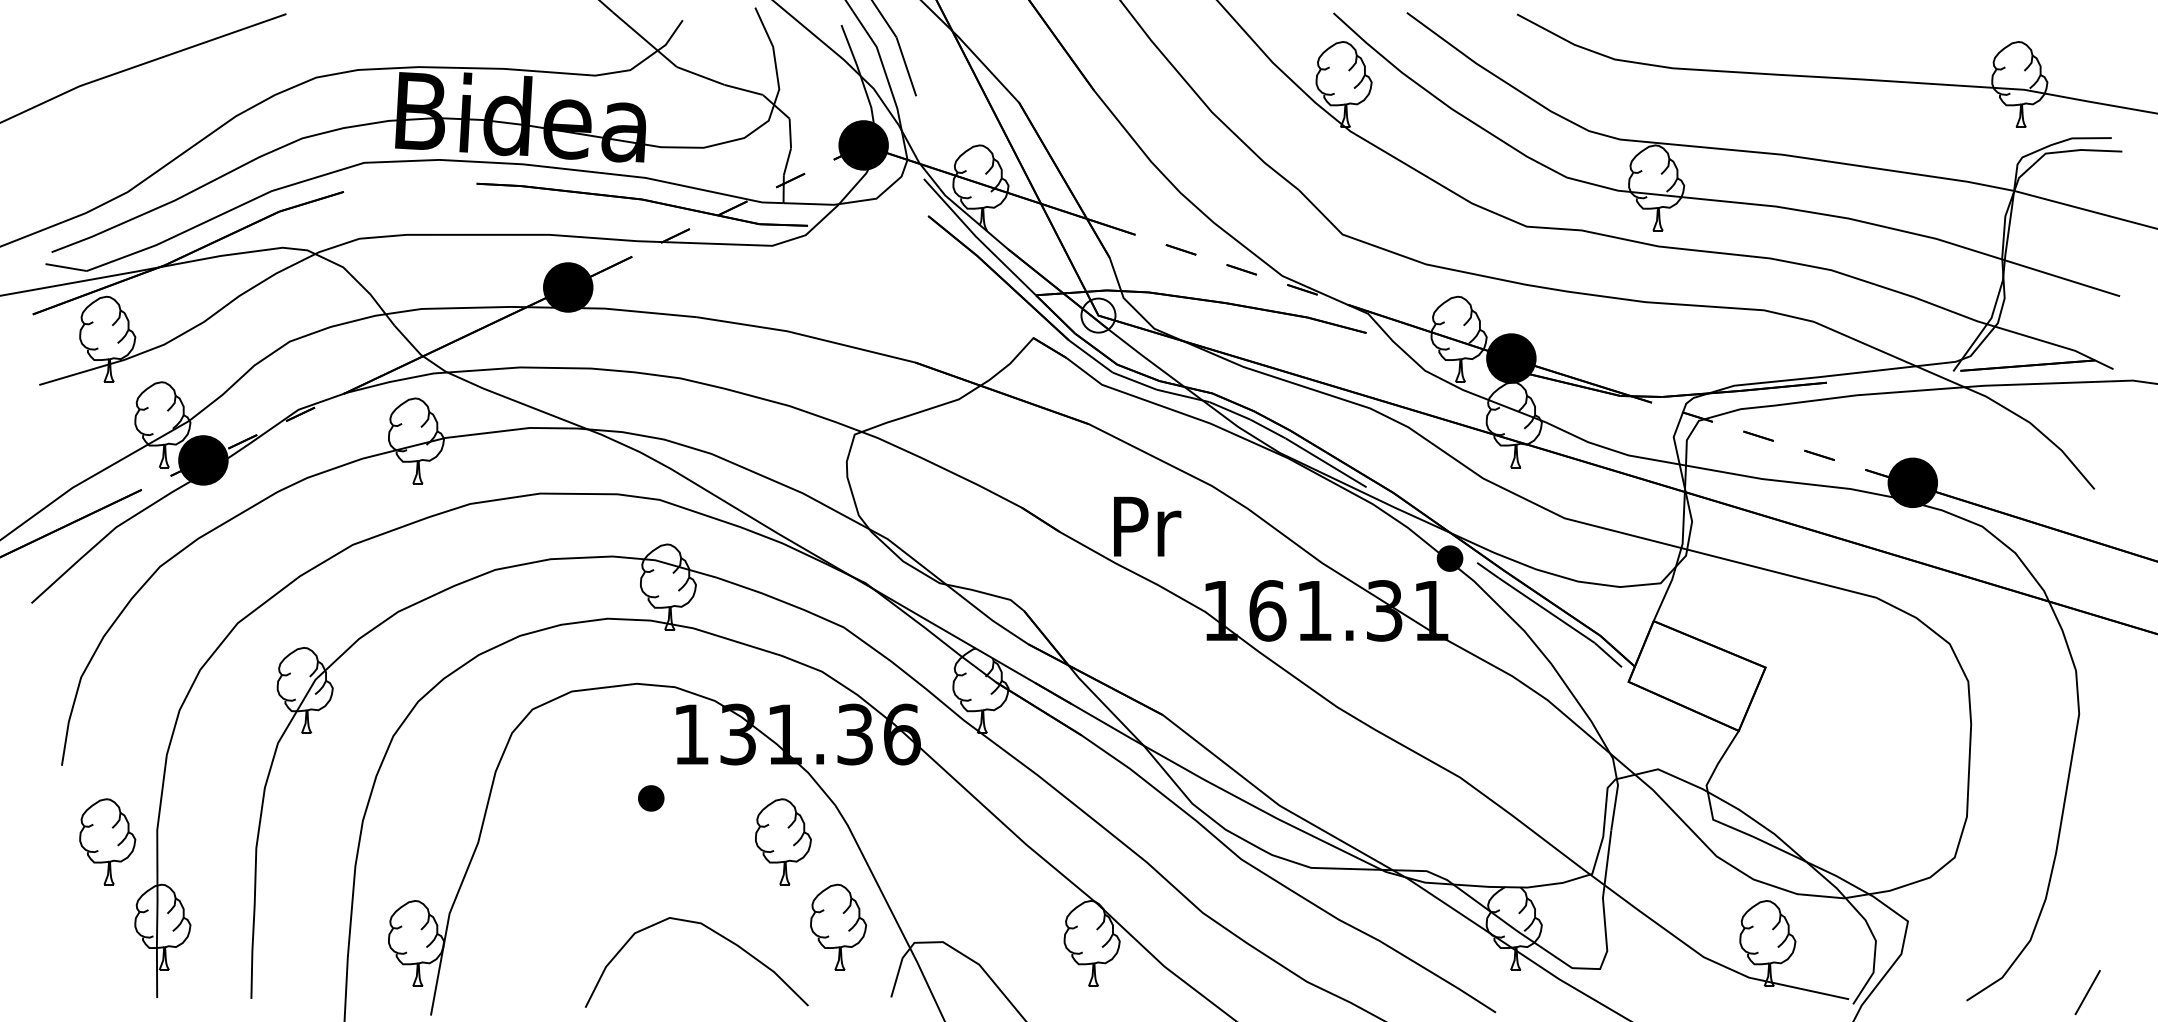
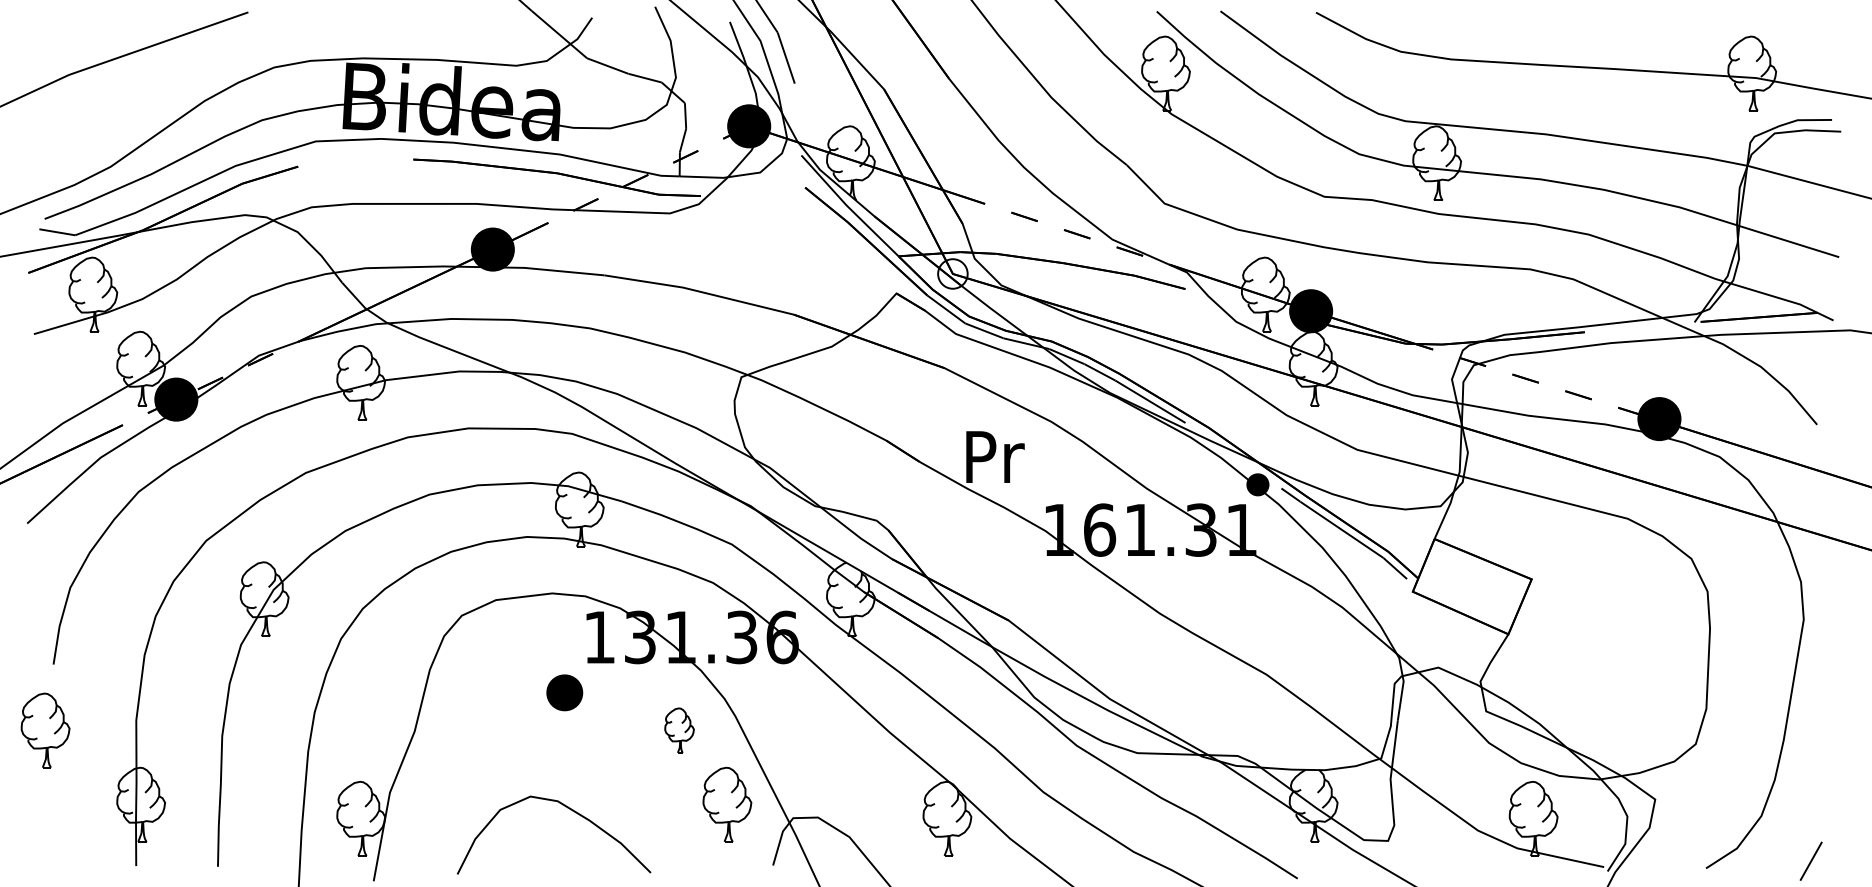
part: (651, 798) -> (565, 692), size x1.6
part: (107, 841) -> (45, 730), moved
part: (783, 841) -> (679, 730), size x0.6
curve: (715, 933) -> (570, 810), moved

